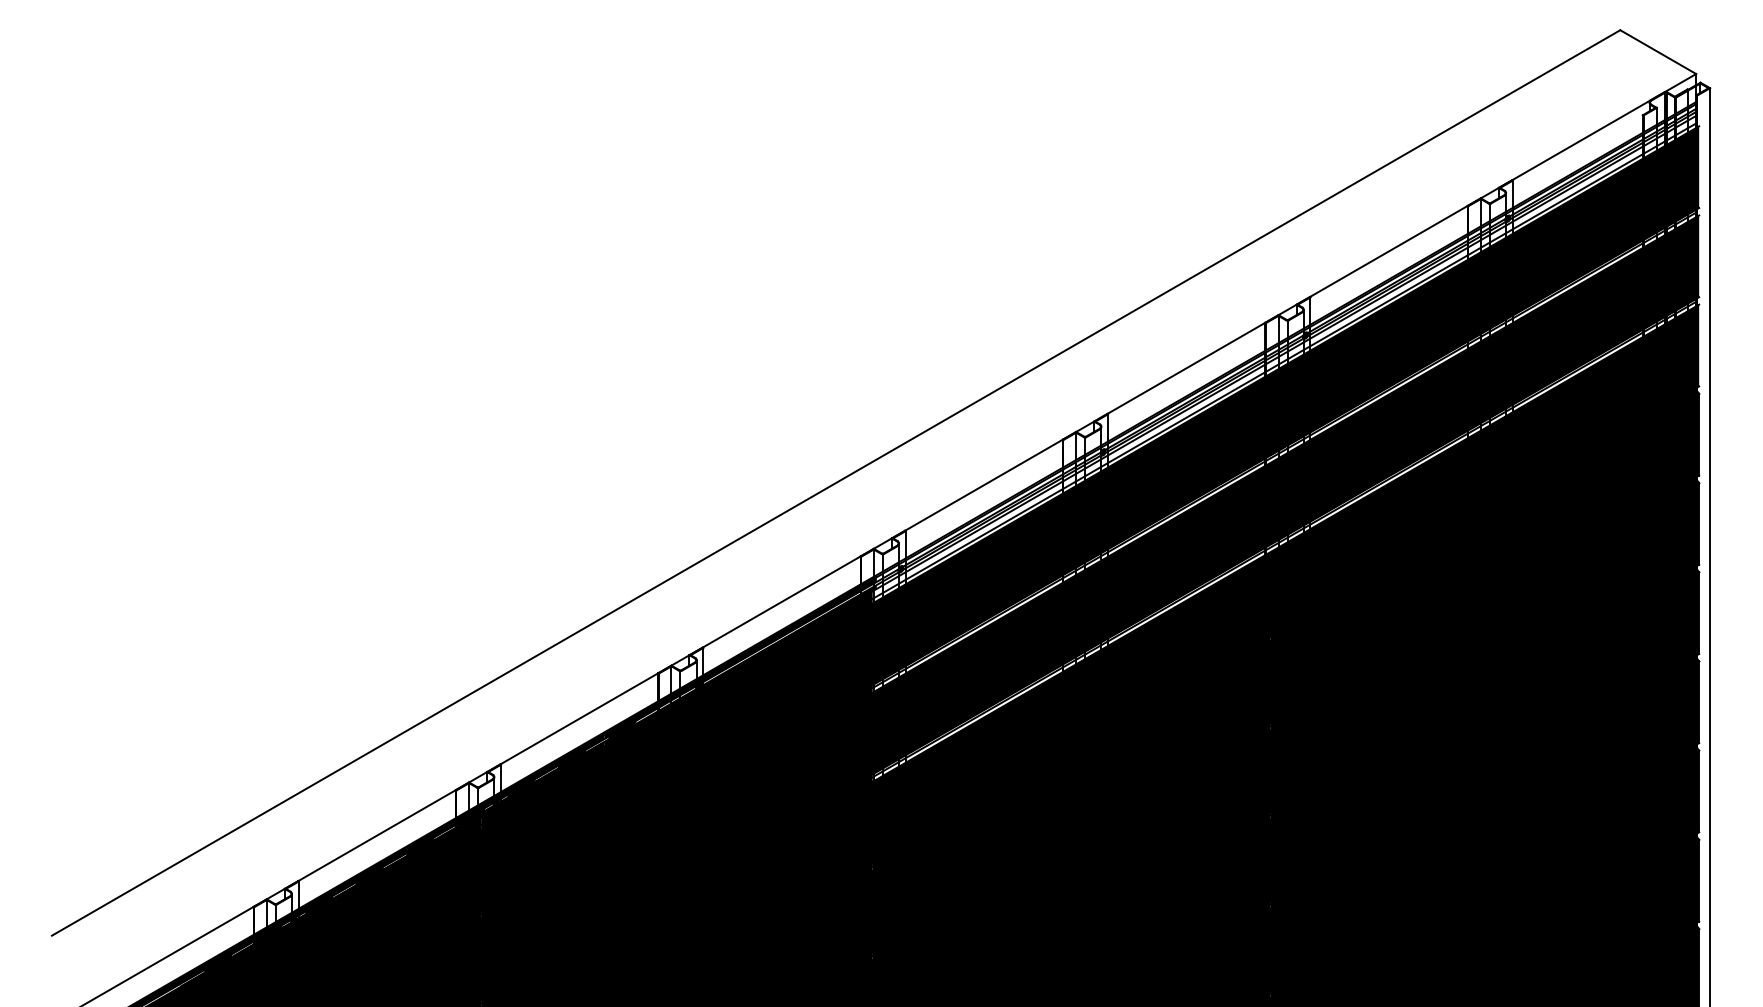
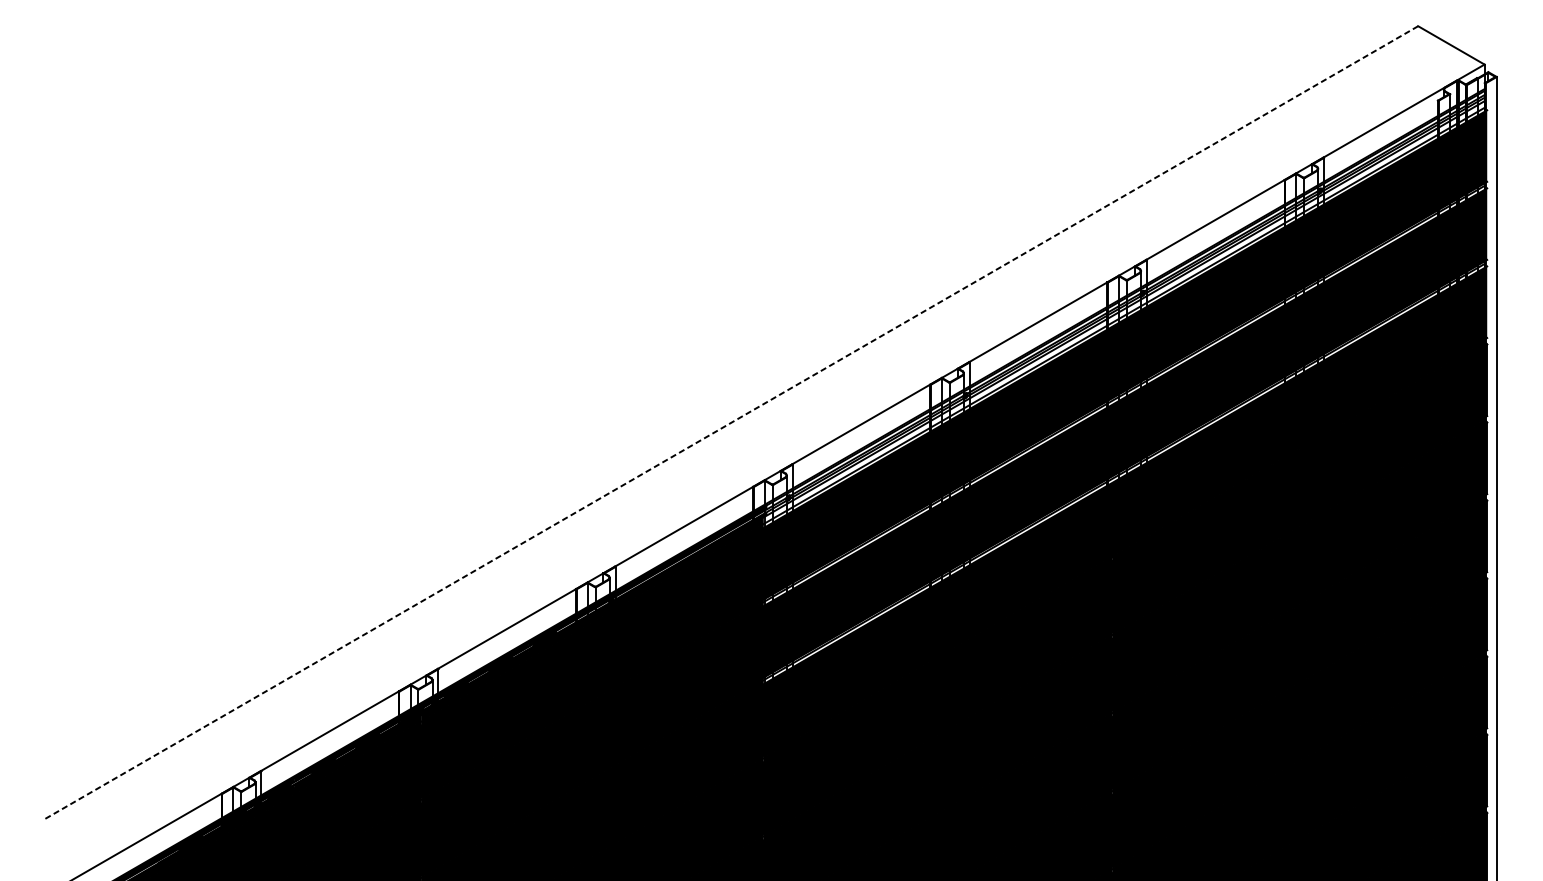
line: (836, 482) -> (732, 422), solid -> dashed

